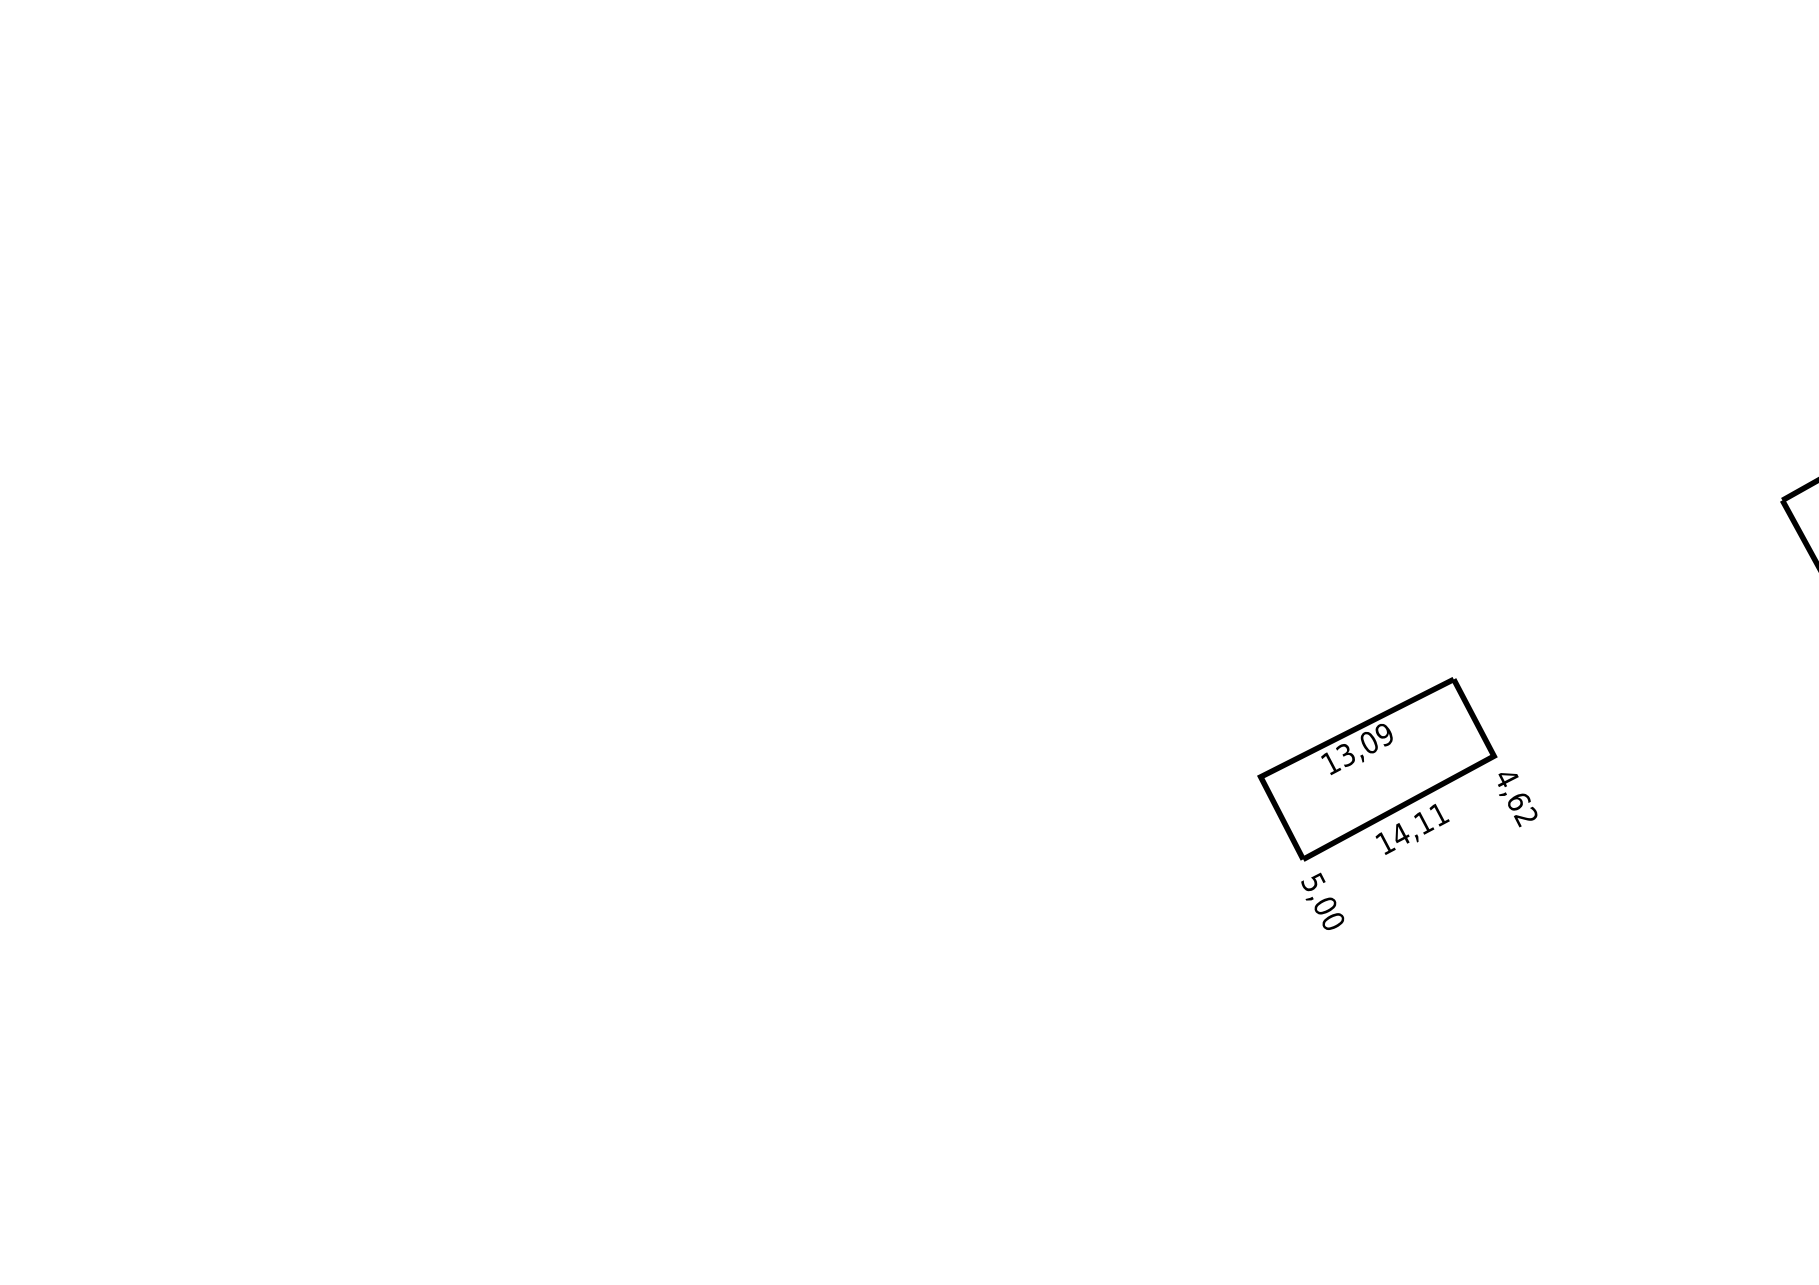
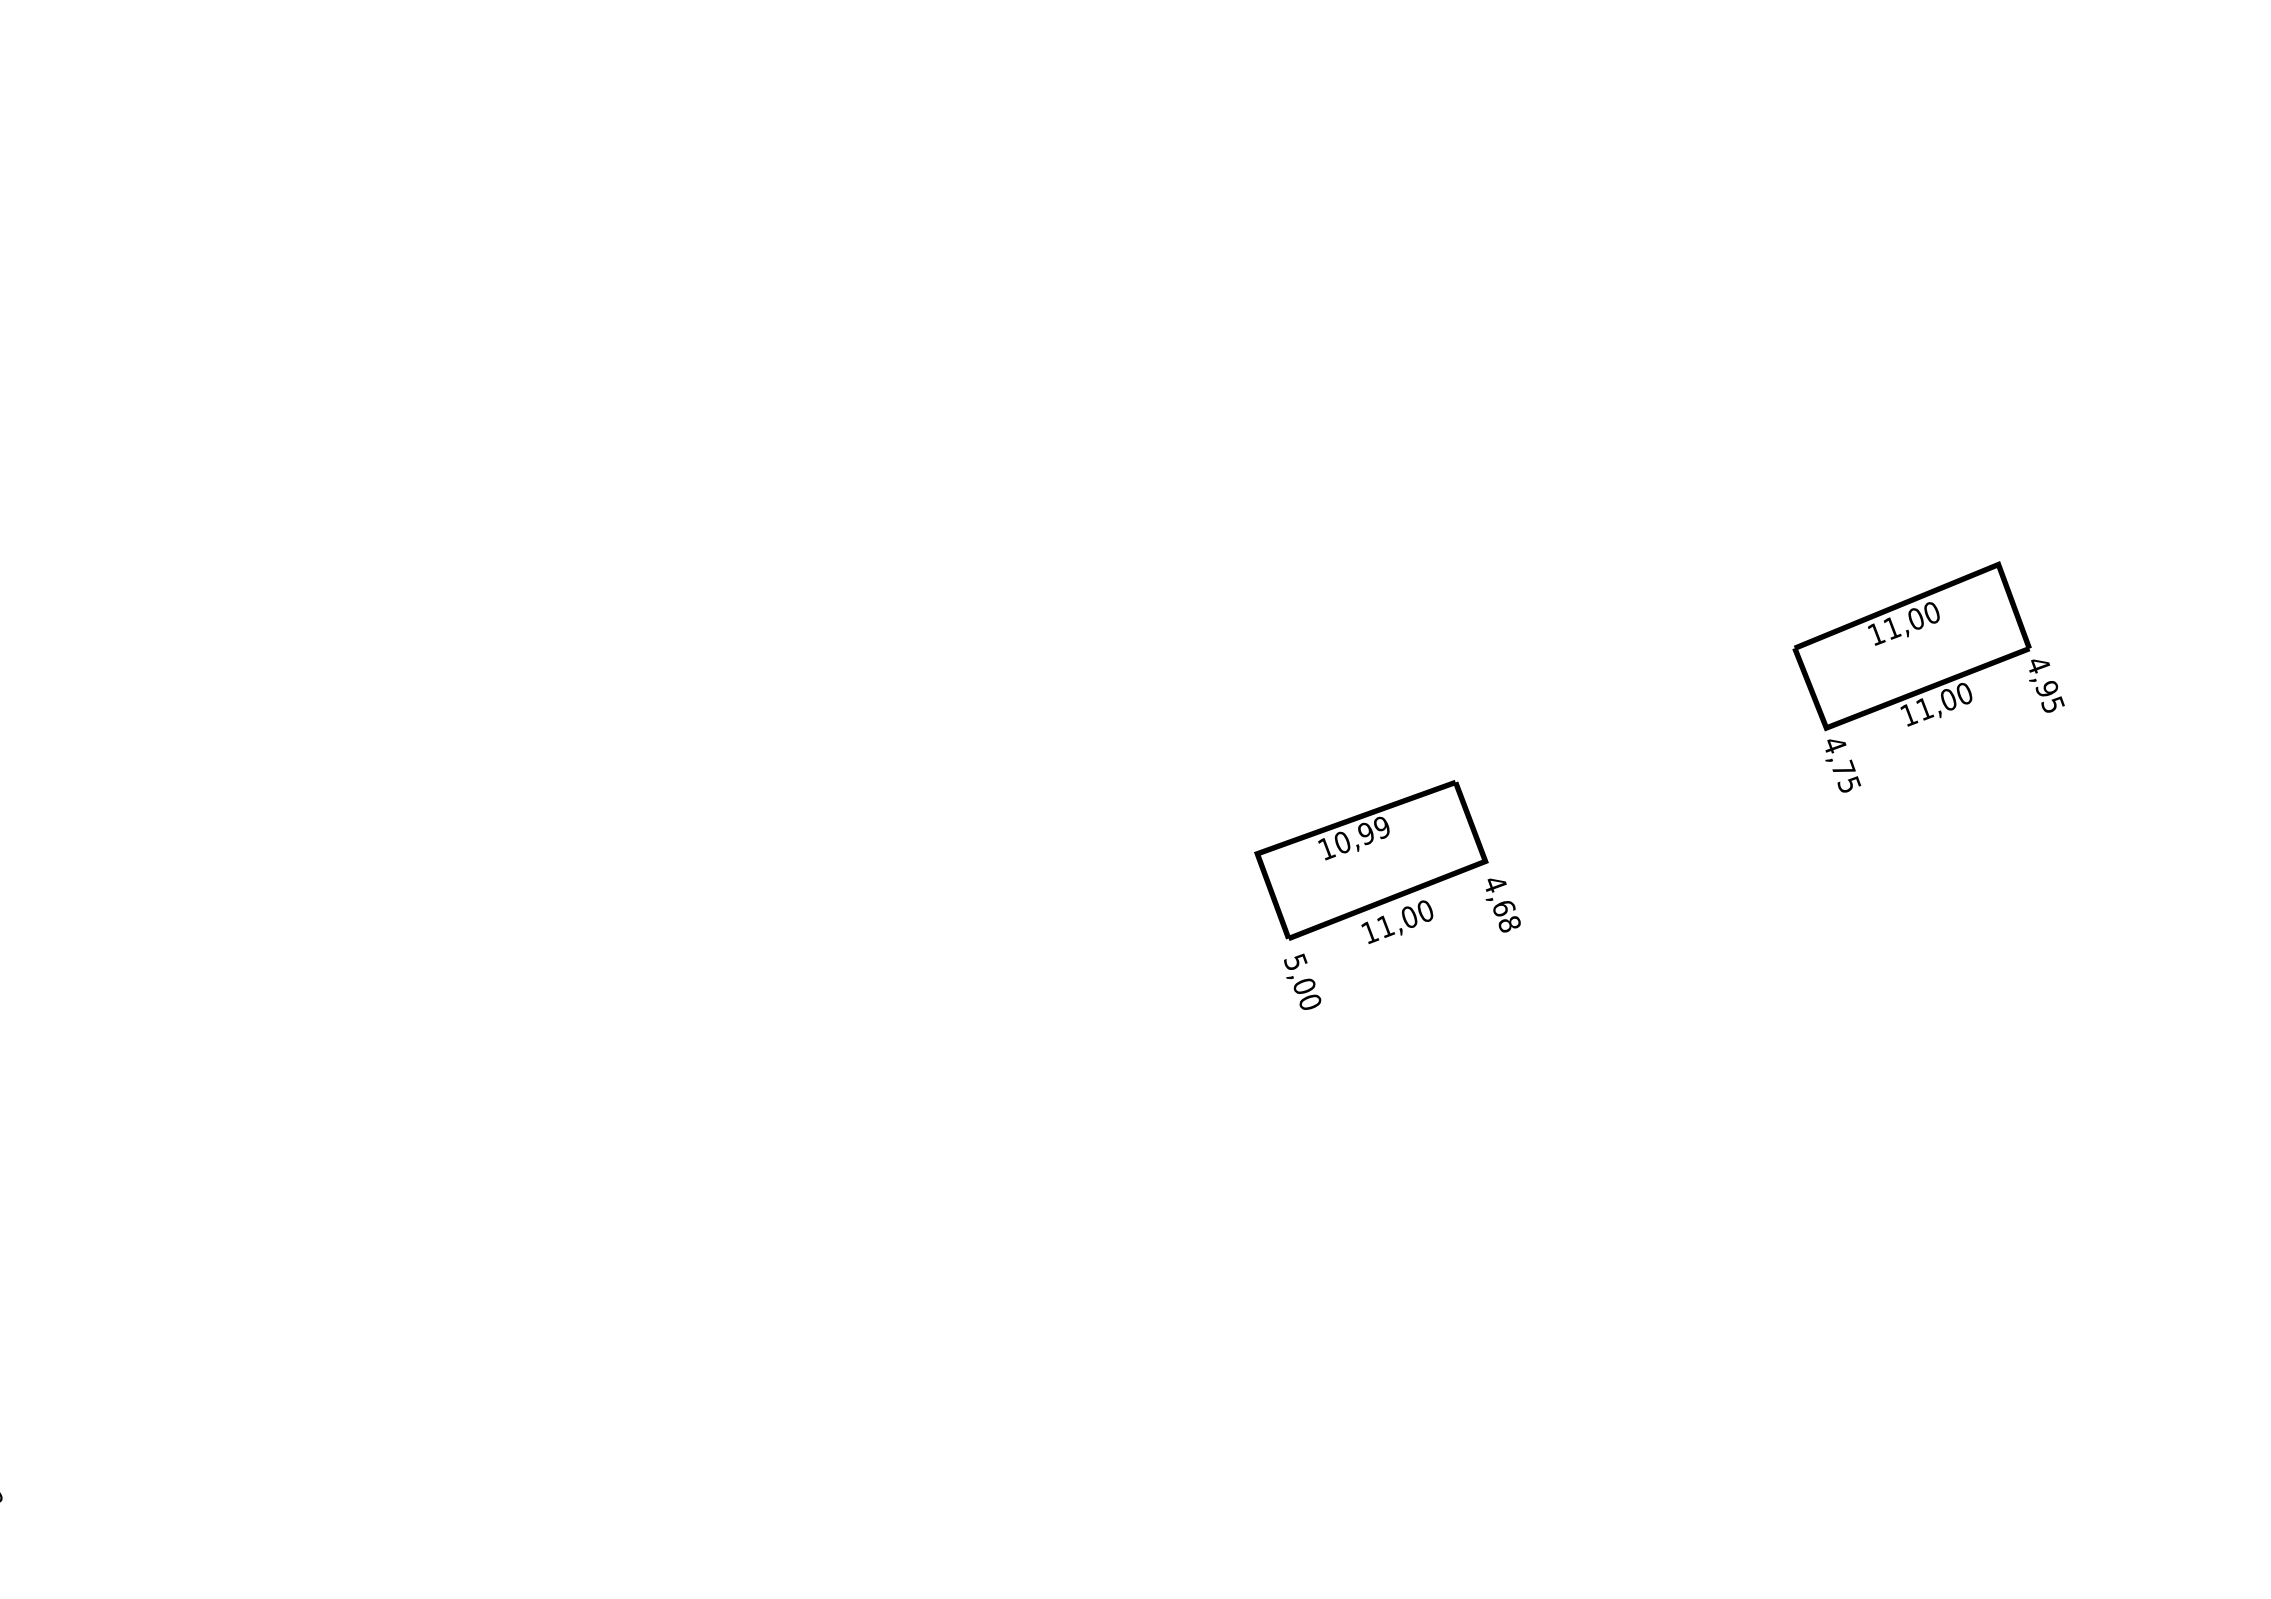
text: (1356, 749) -> (1353, 838), 13,09 -> 10,99
text: (1525, 817) -> (1508, 924), 4,62 -> 4,68
text: (1419, 824) -> (1405, 918), 14,11 -> 11,00

